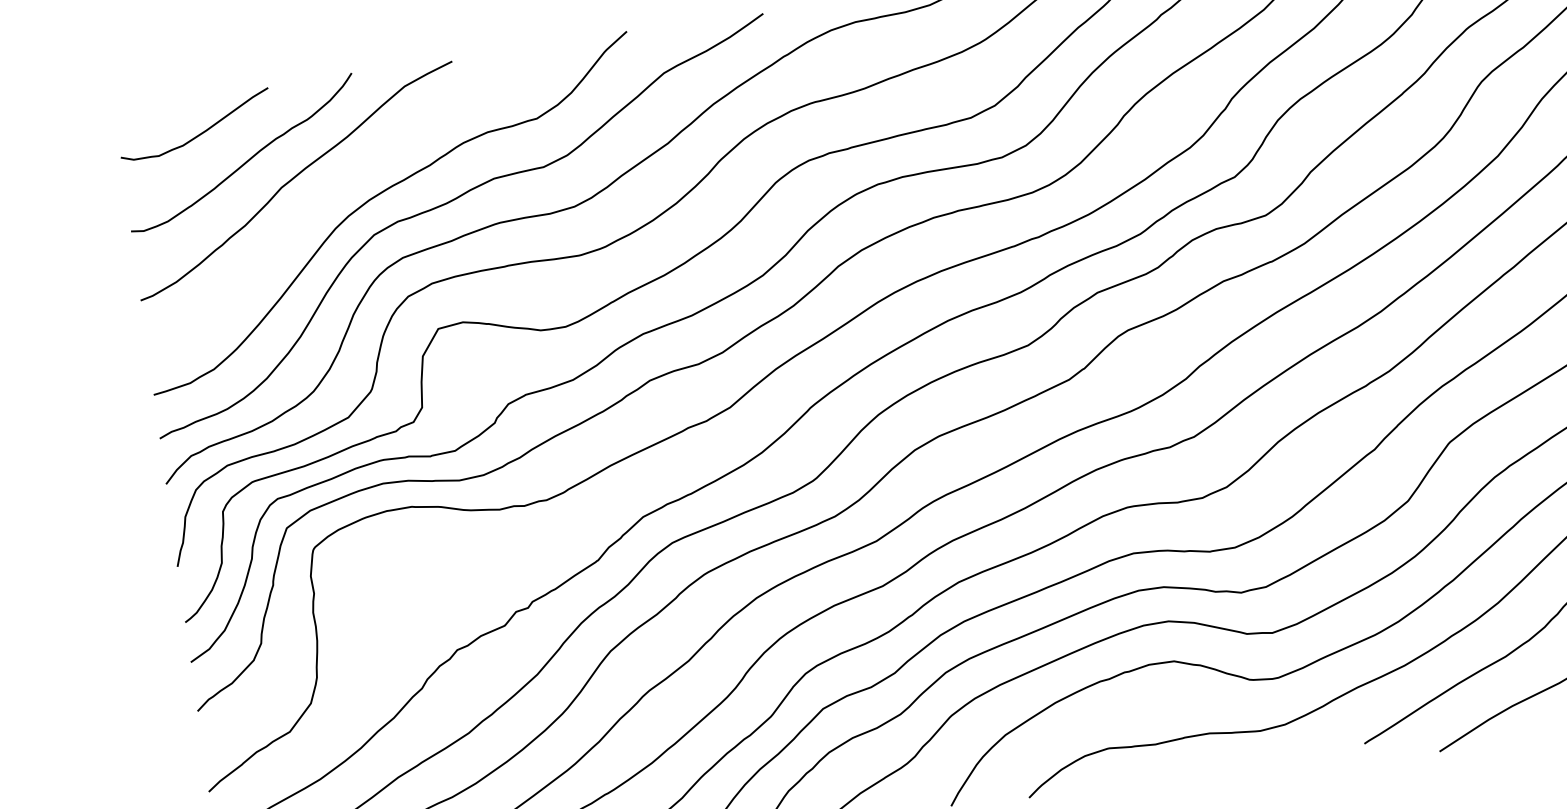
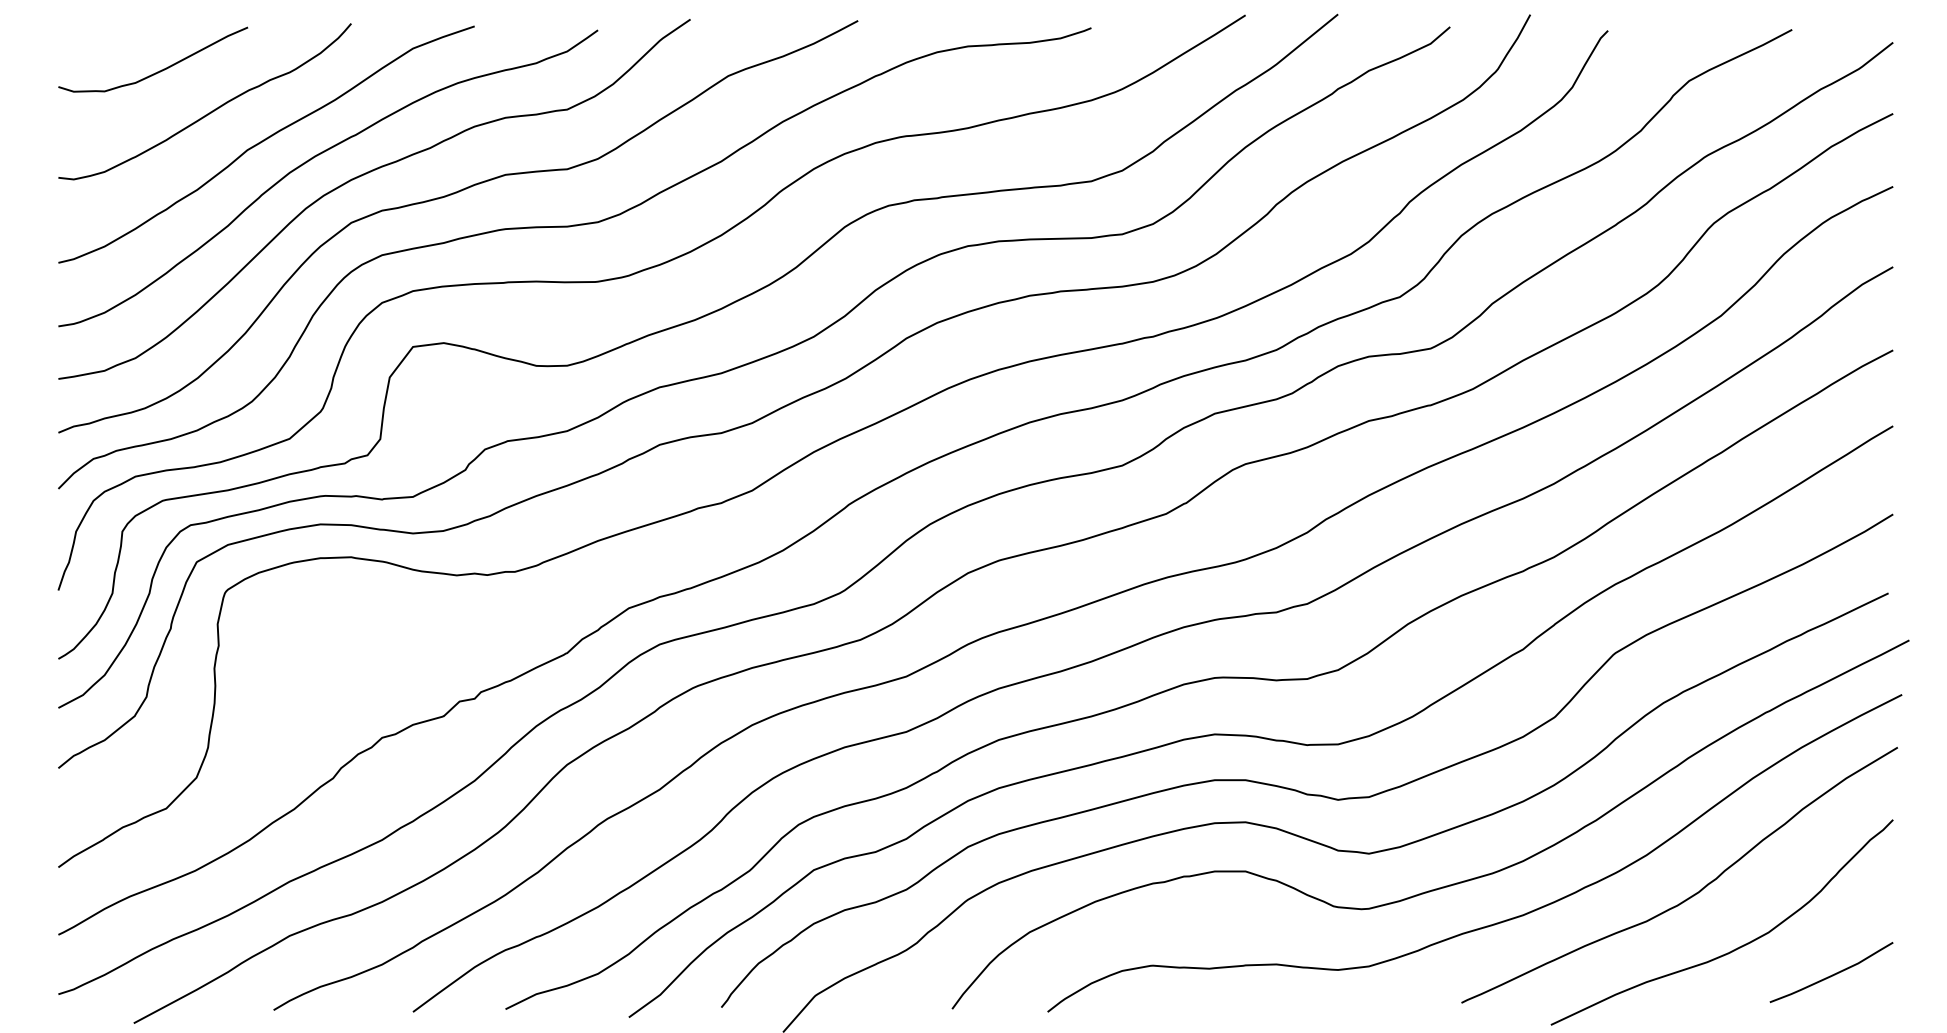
curve: (339, 184) -> (317, 156), added

